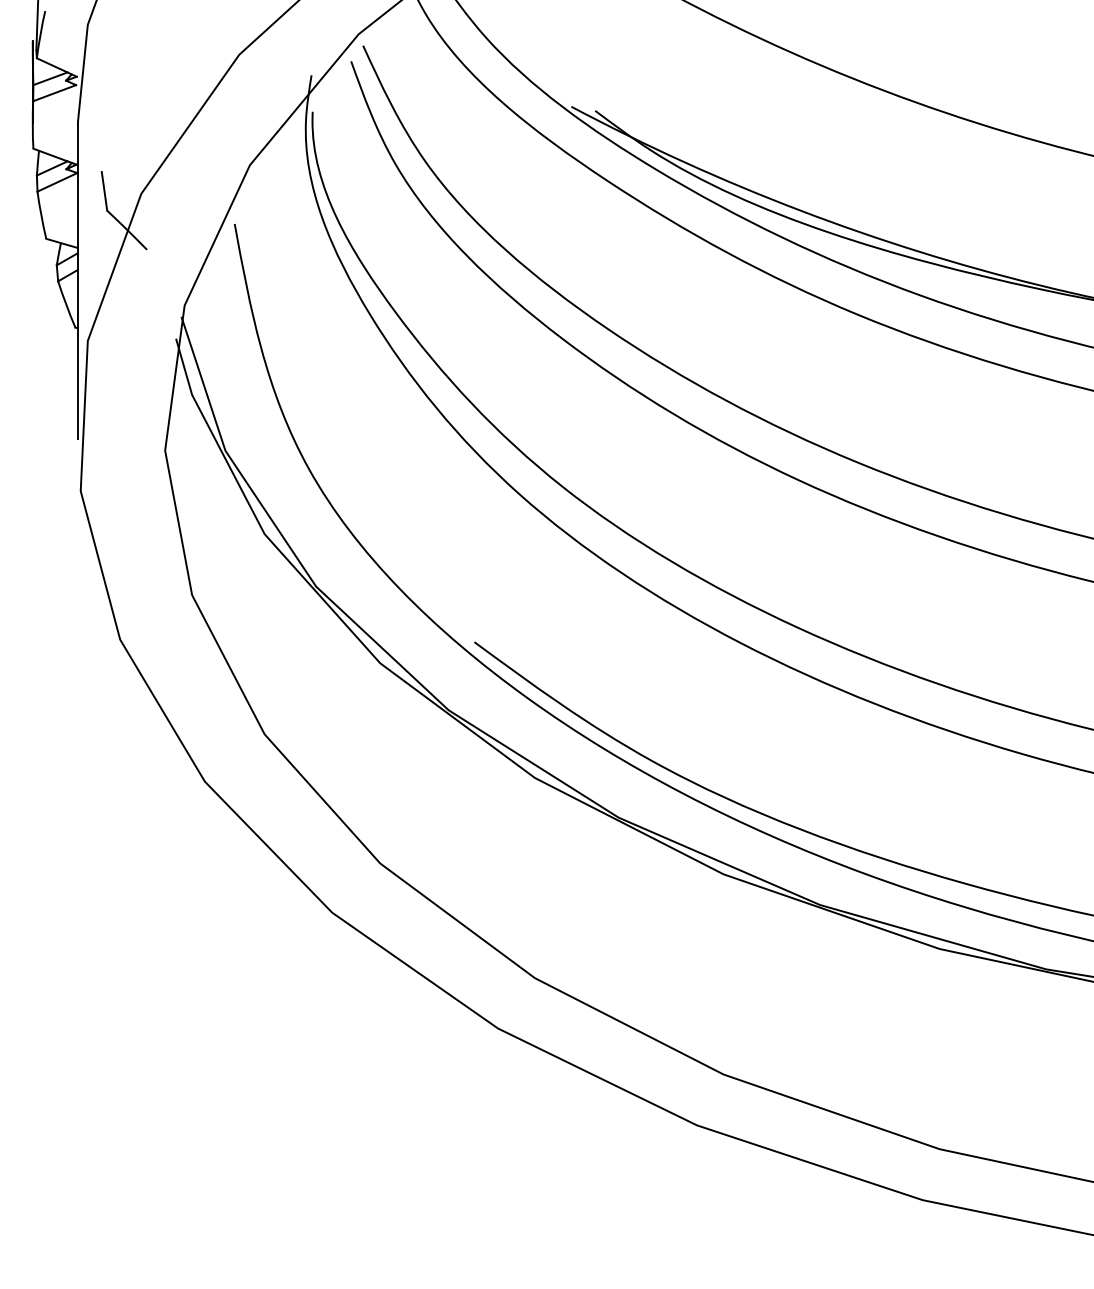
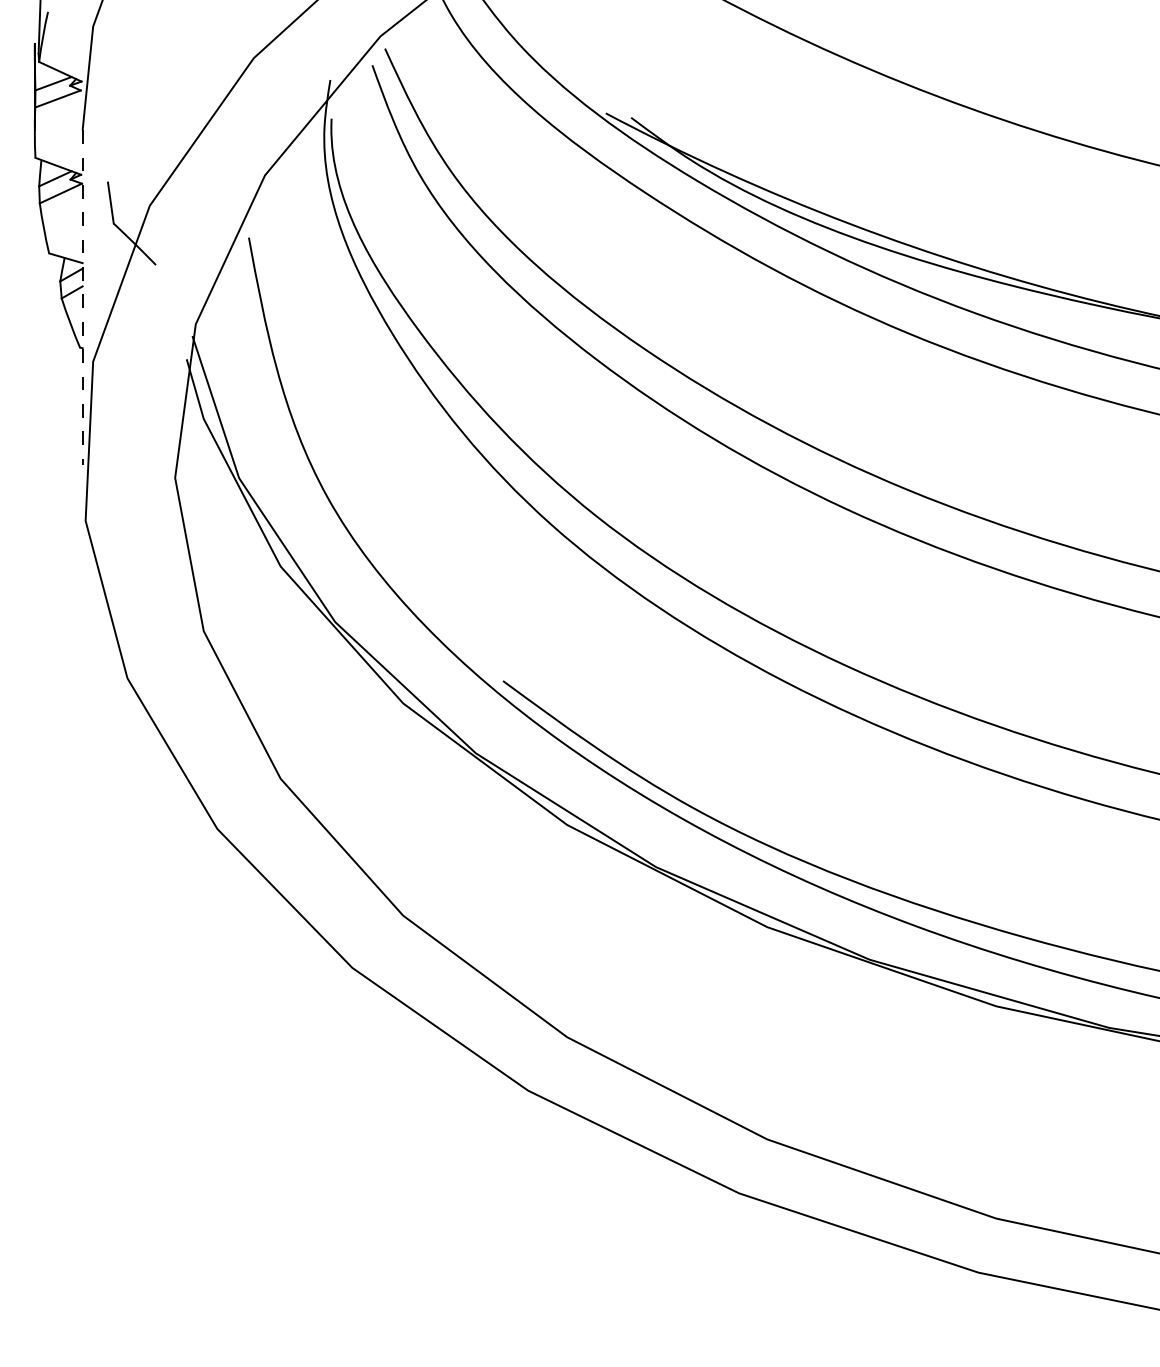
line: (77, 280) -> (82, 297), solid -> dashed

